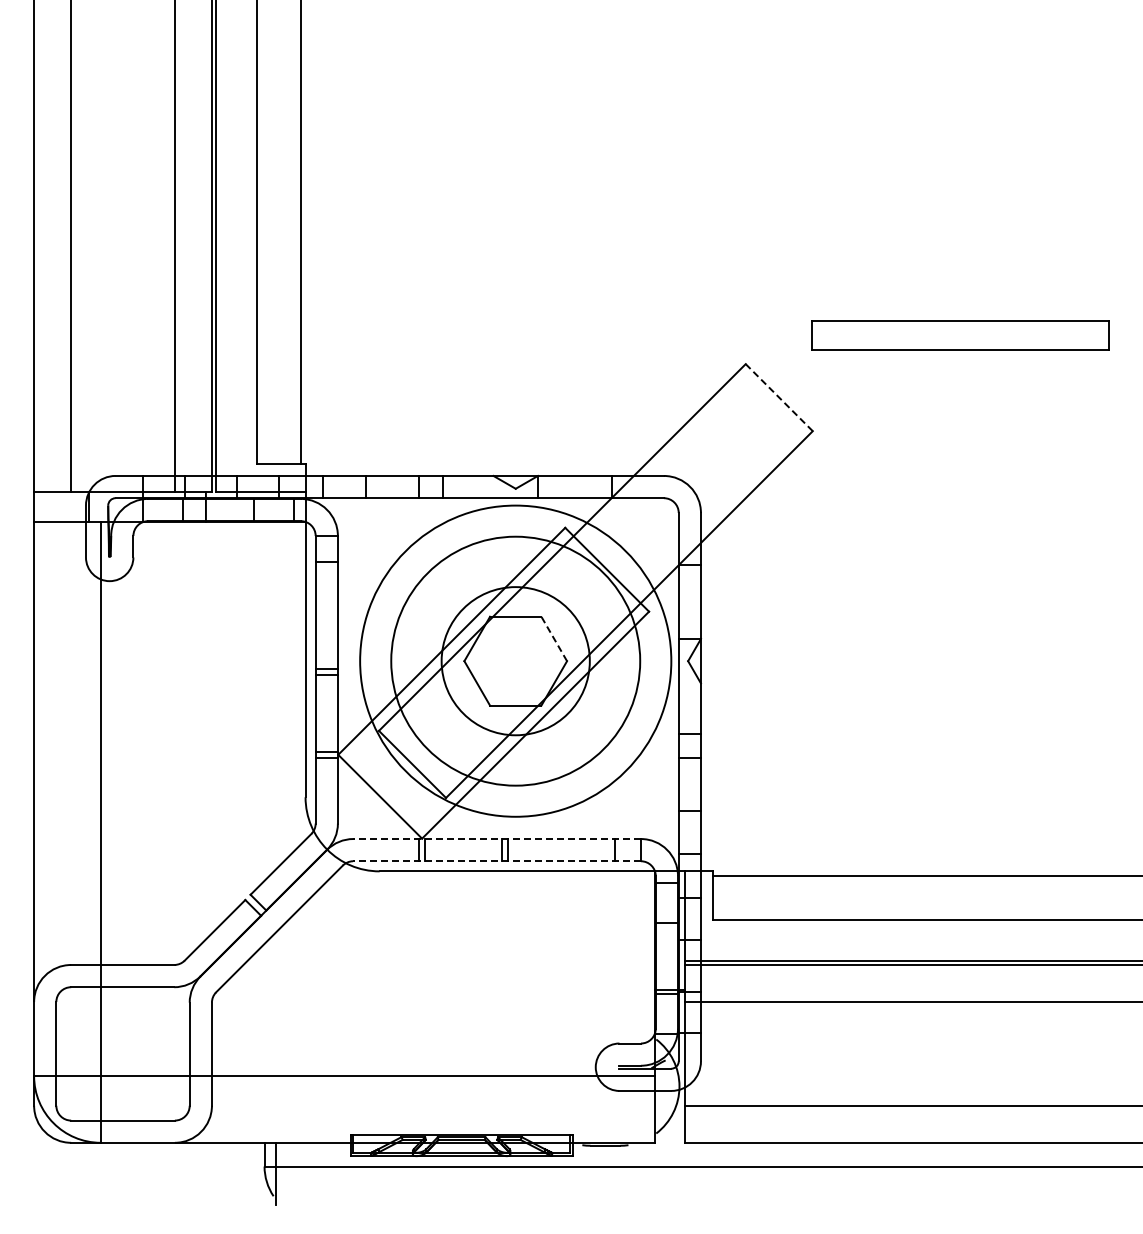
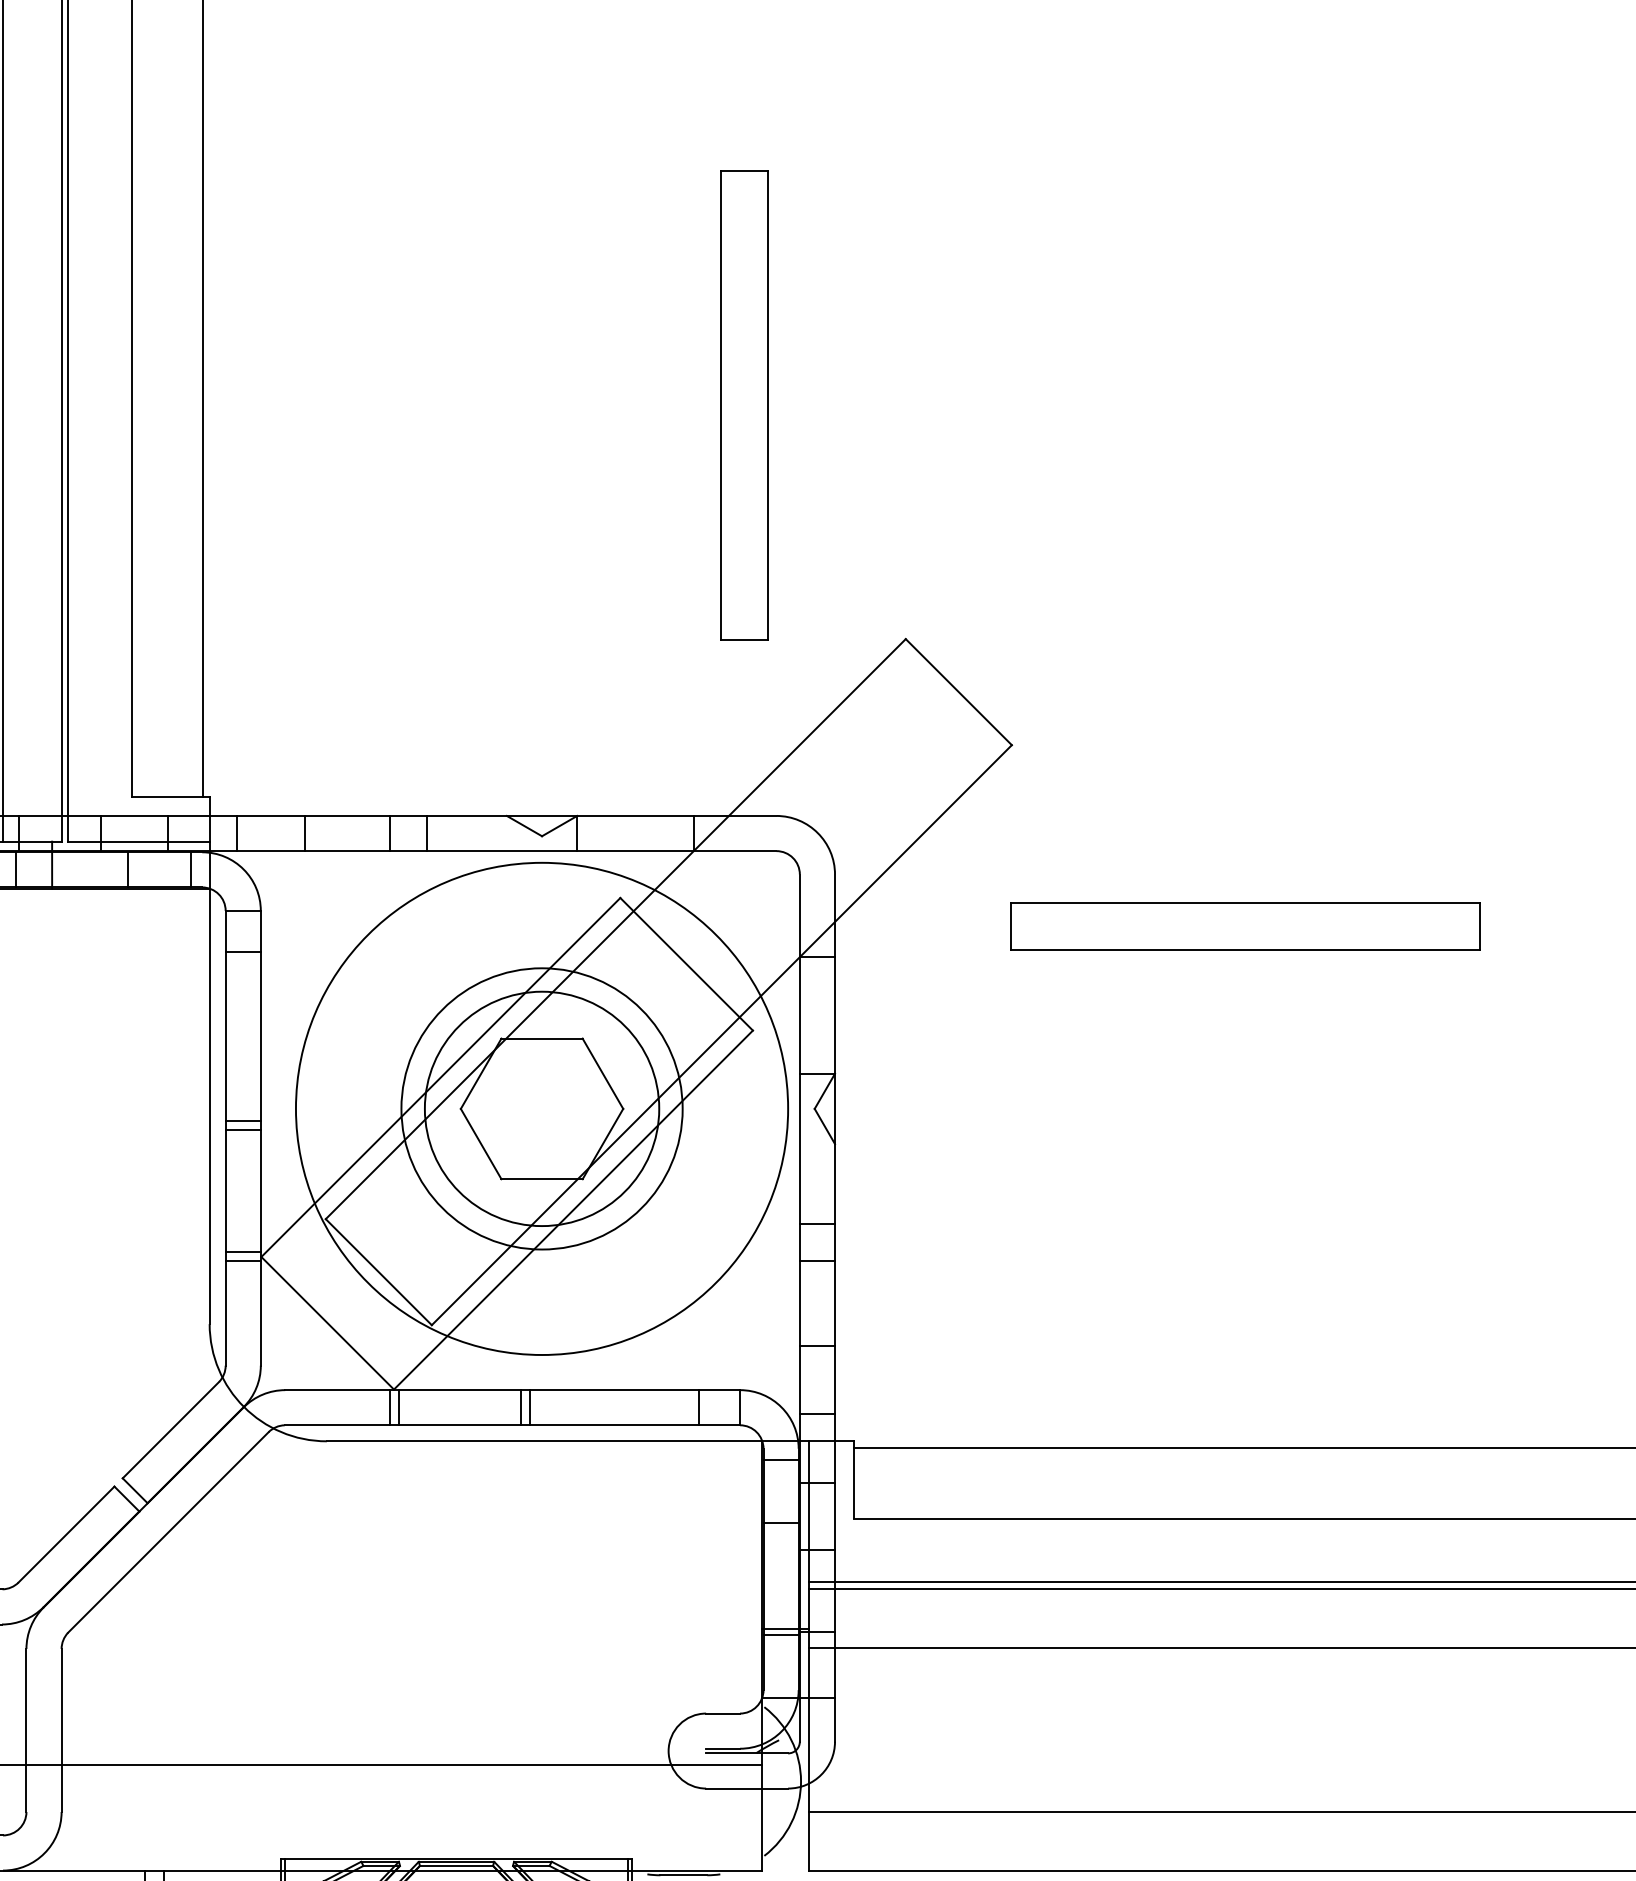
part: (643, 216) -> (744, 405), added
part: (960, 335) -> (1245, 925), moved
line: (778, 397) -> (957, 691), dashed -> solid
line: (554, 638) -> (603, 1073), dashed -> solid
circle: (515, 661) -> (541, 1109), size x0.71
line: (497, 839) -> (513, 1390), dashed -> solid
line: (496, 861) -> (511, 1425), dashed -> solid

